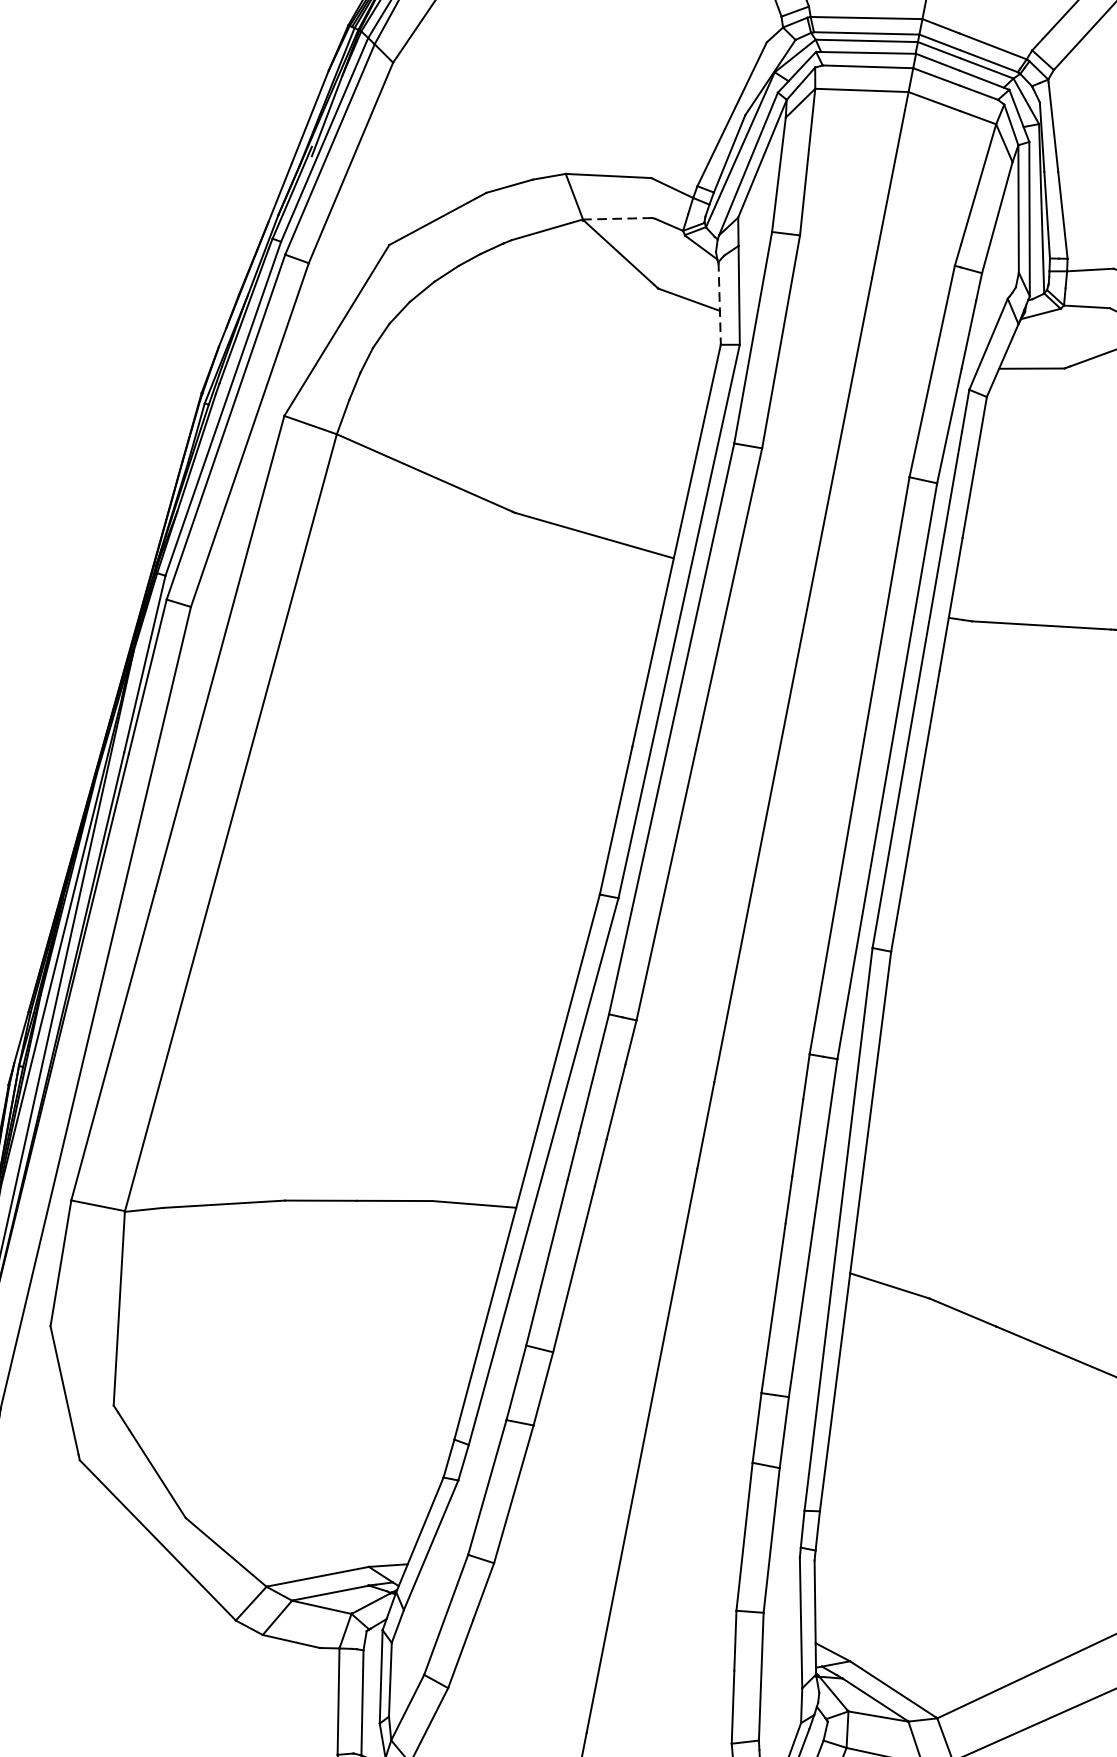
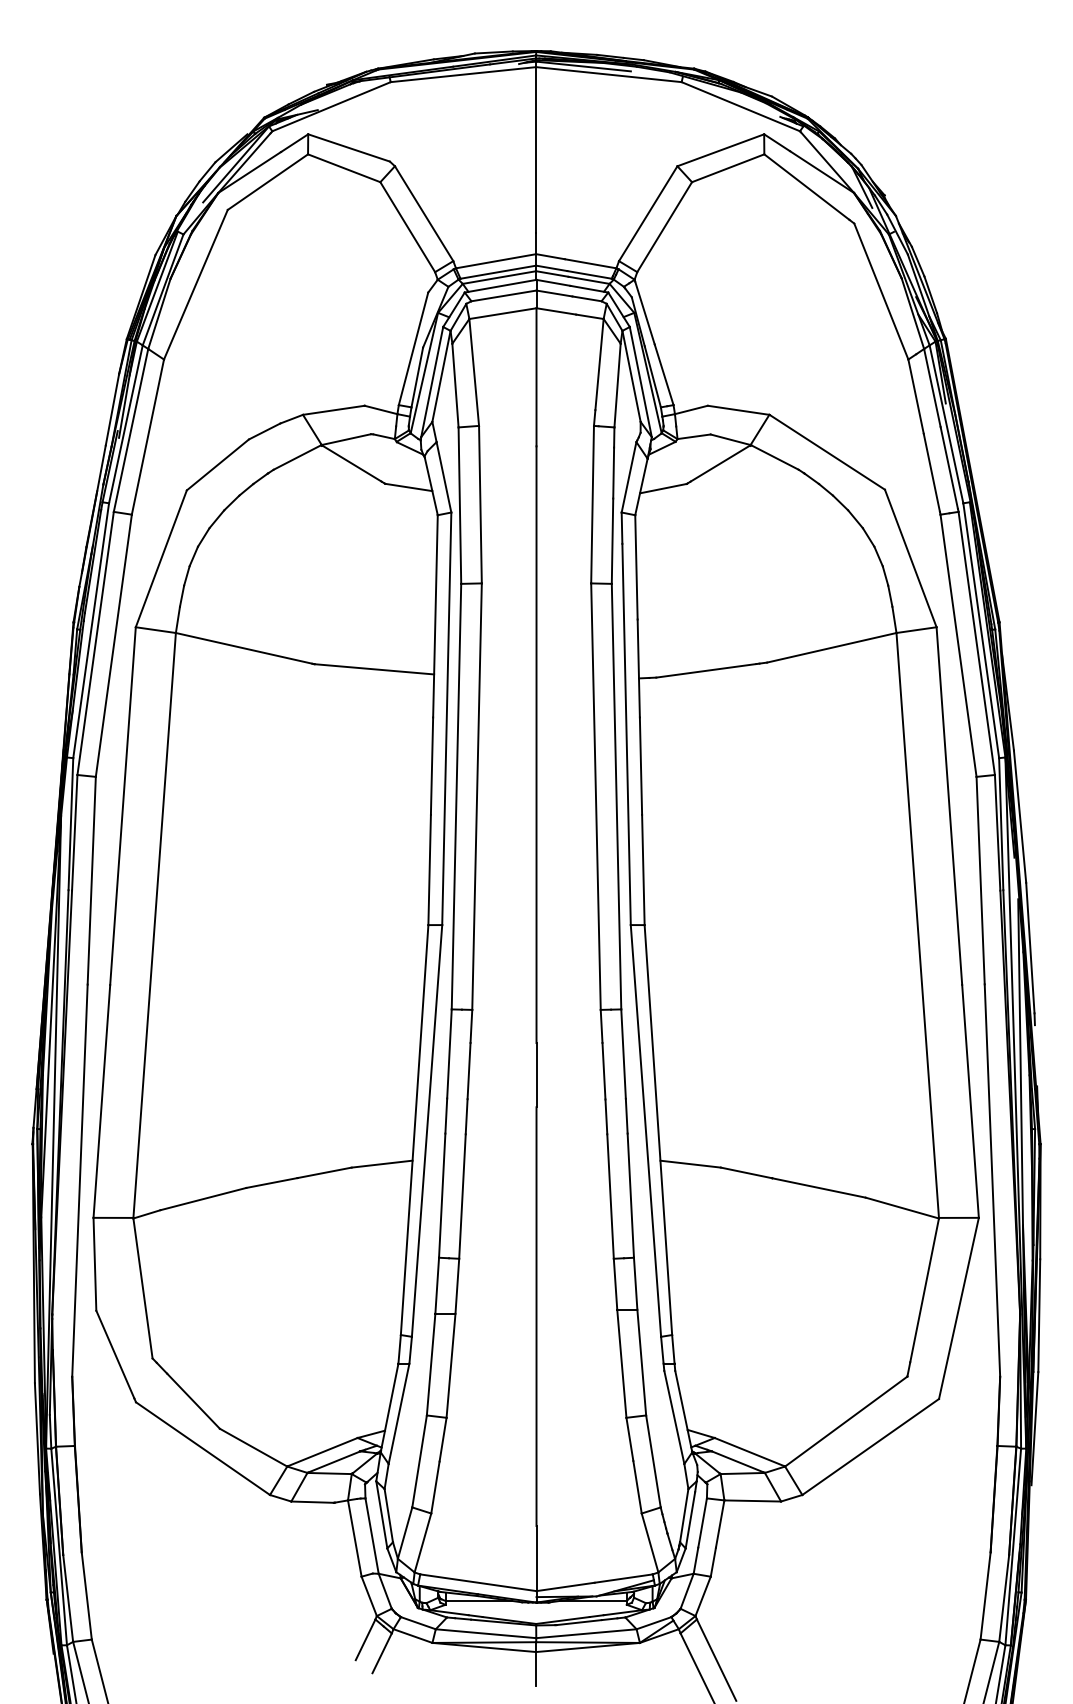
line: (616, 218) -> (345, 439), dashed -> solid
line: (719, 304) -> (431, 486), dashed -> solid

